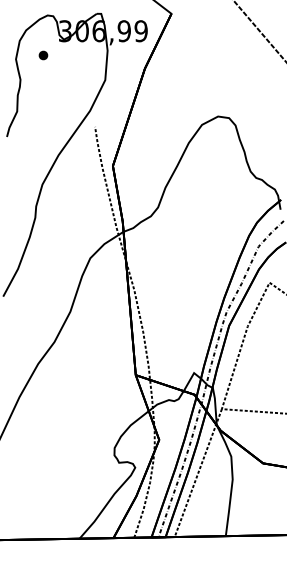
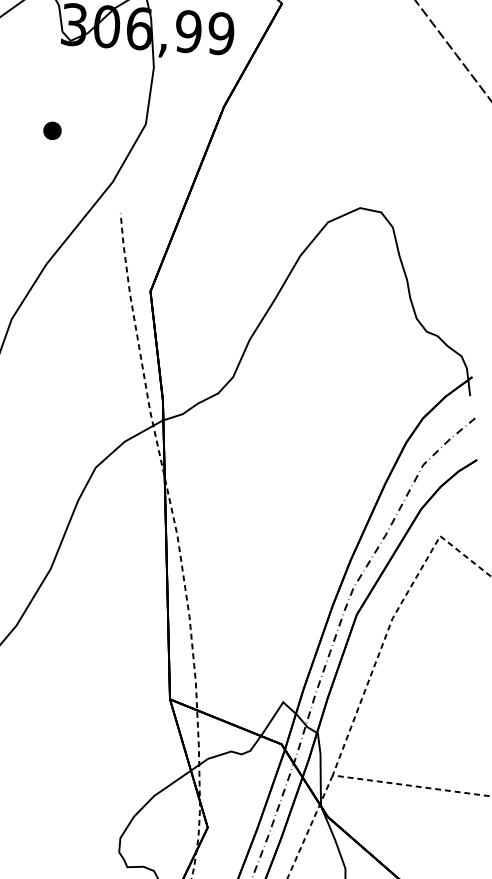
part: (43, 55) -> (52, 130), moved

